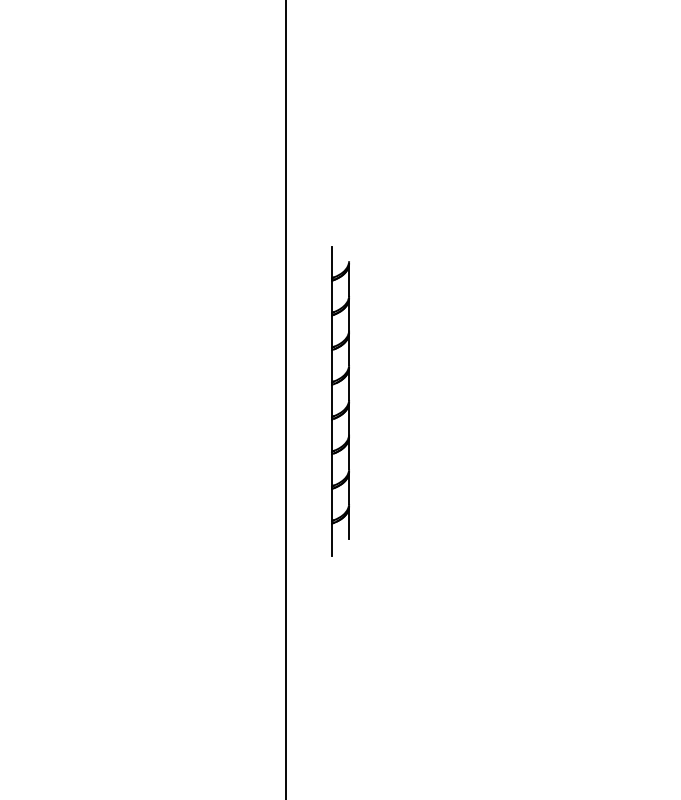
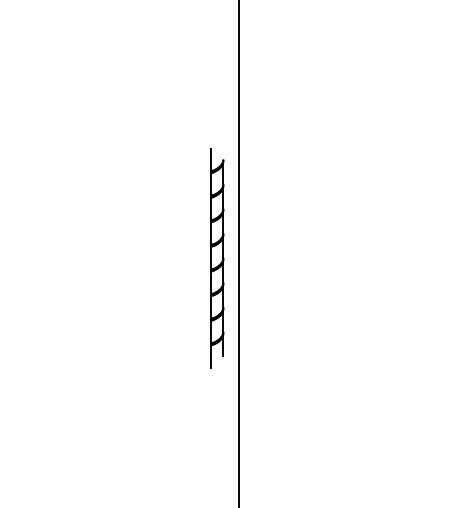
part: (340, 401) -> (217, 258), moved

